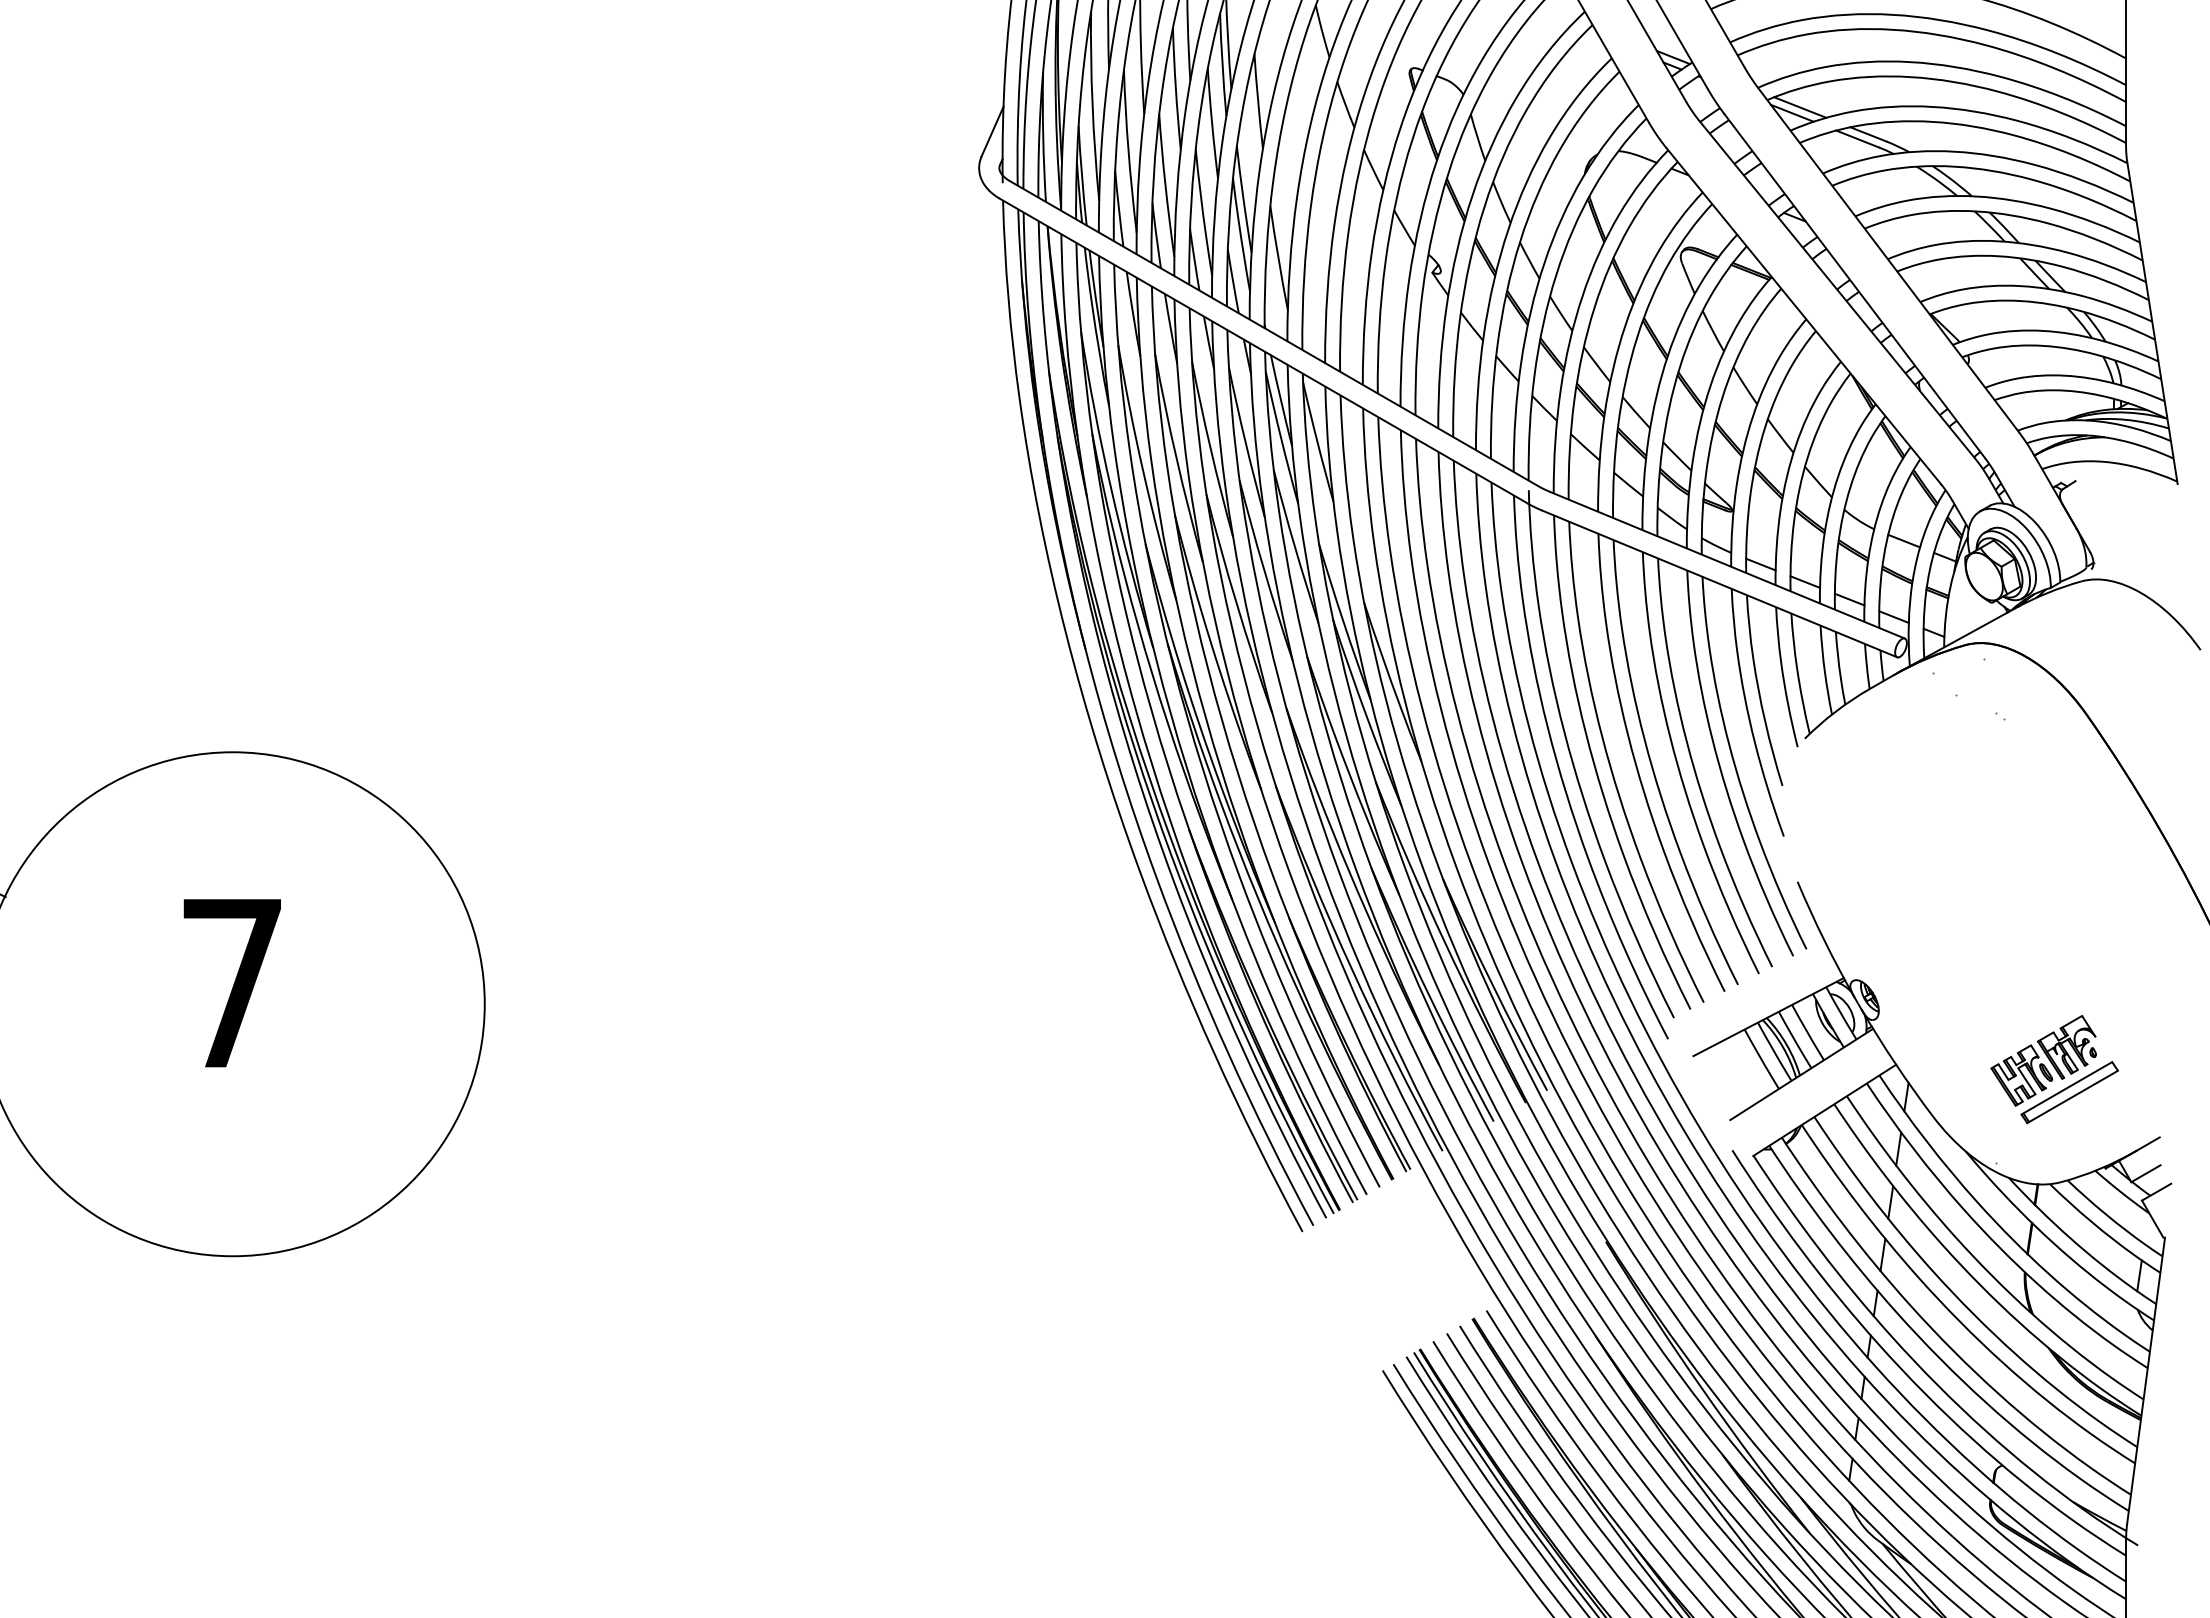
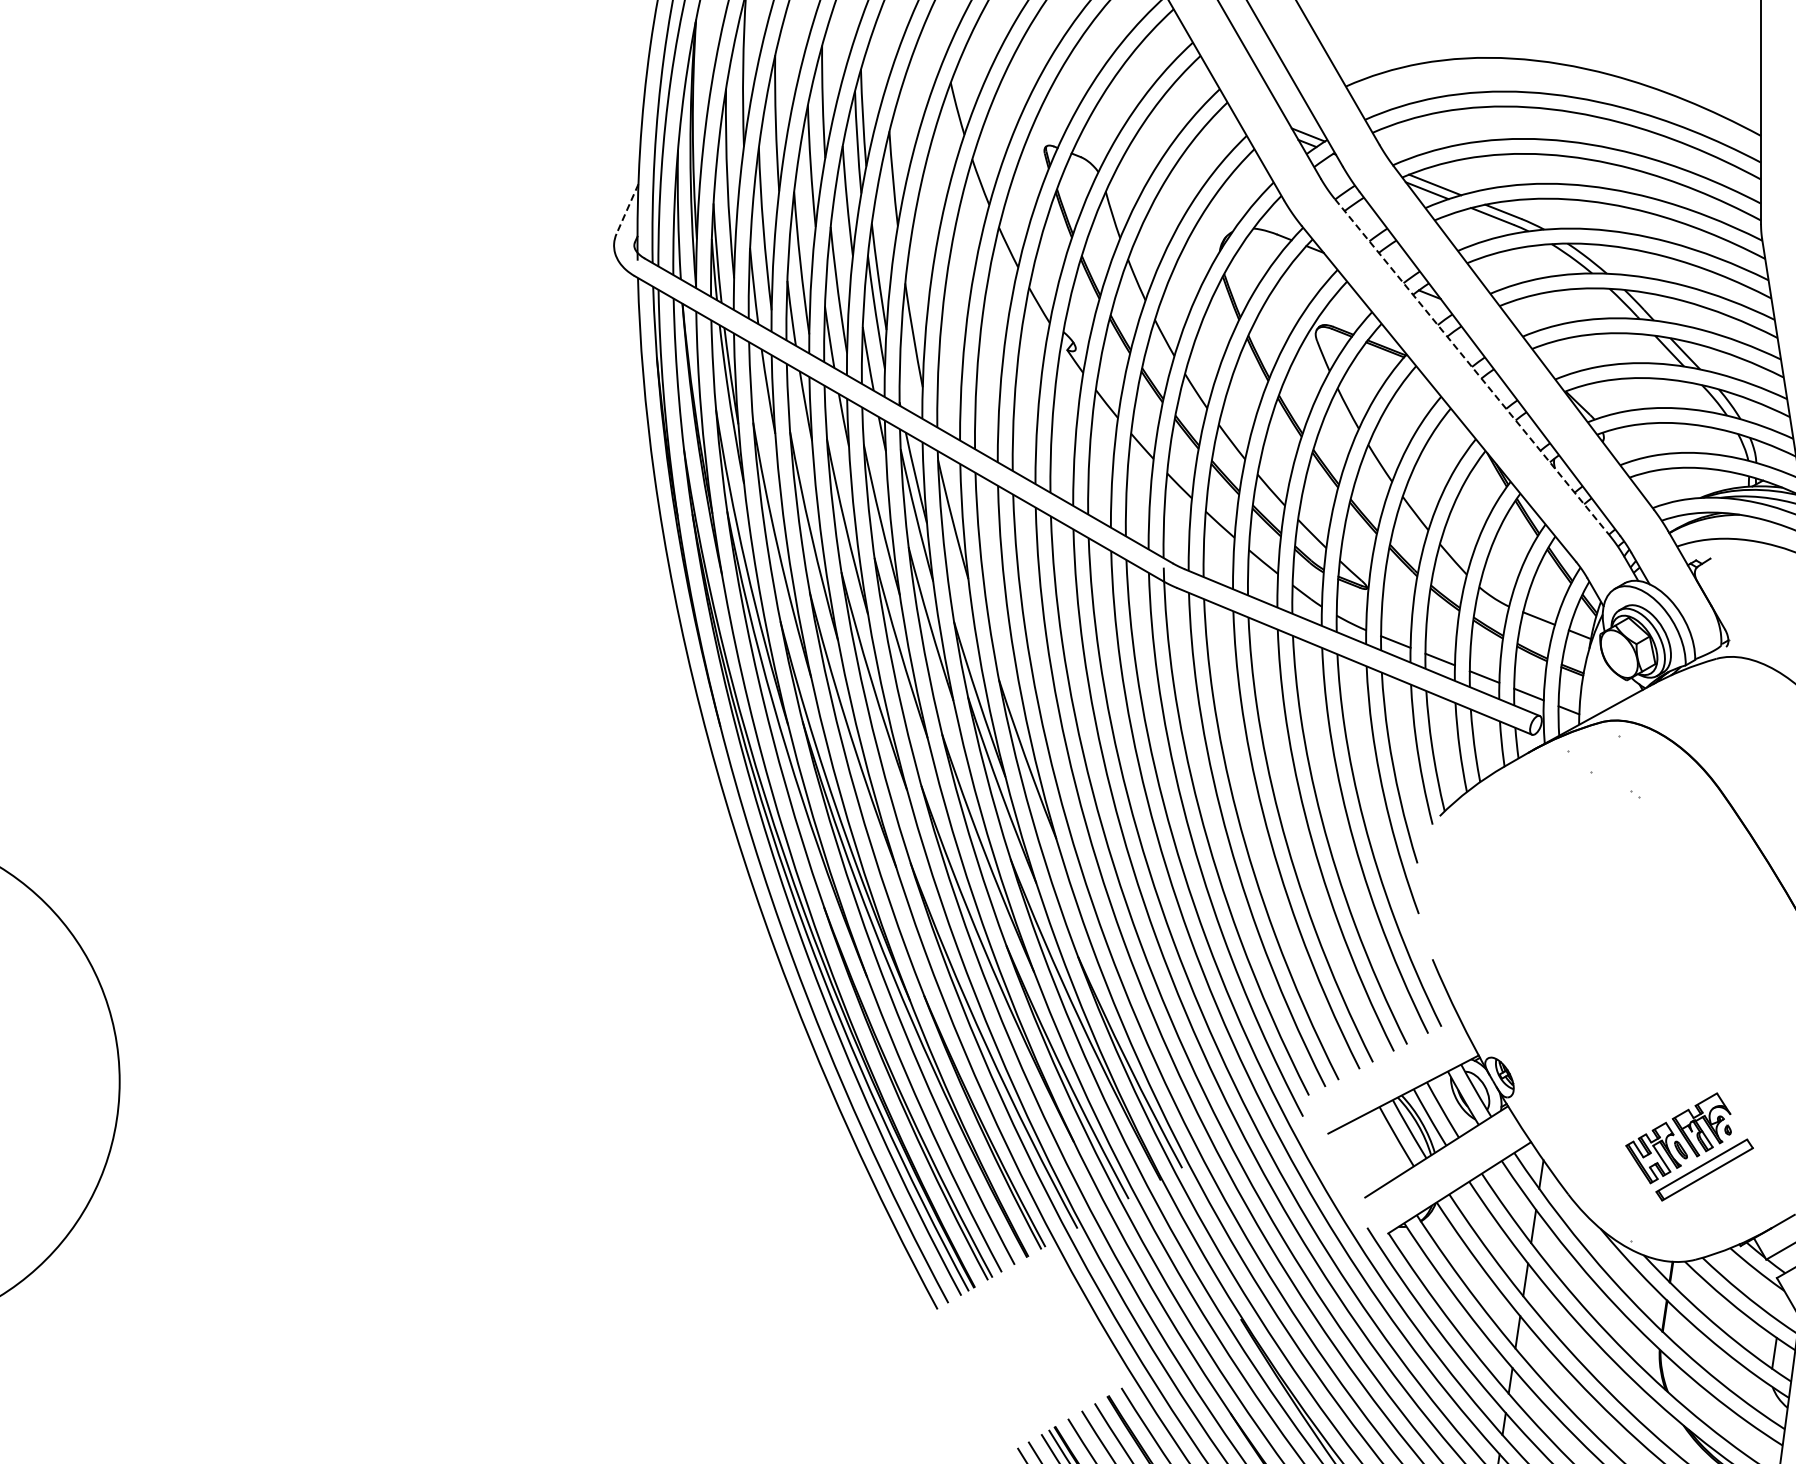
line: (992, 132) -> (627, 209), solid -> dashed
line: (1837, 289) -> (1472, 366), solid -> dashed

